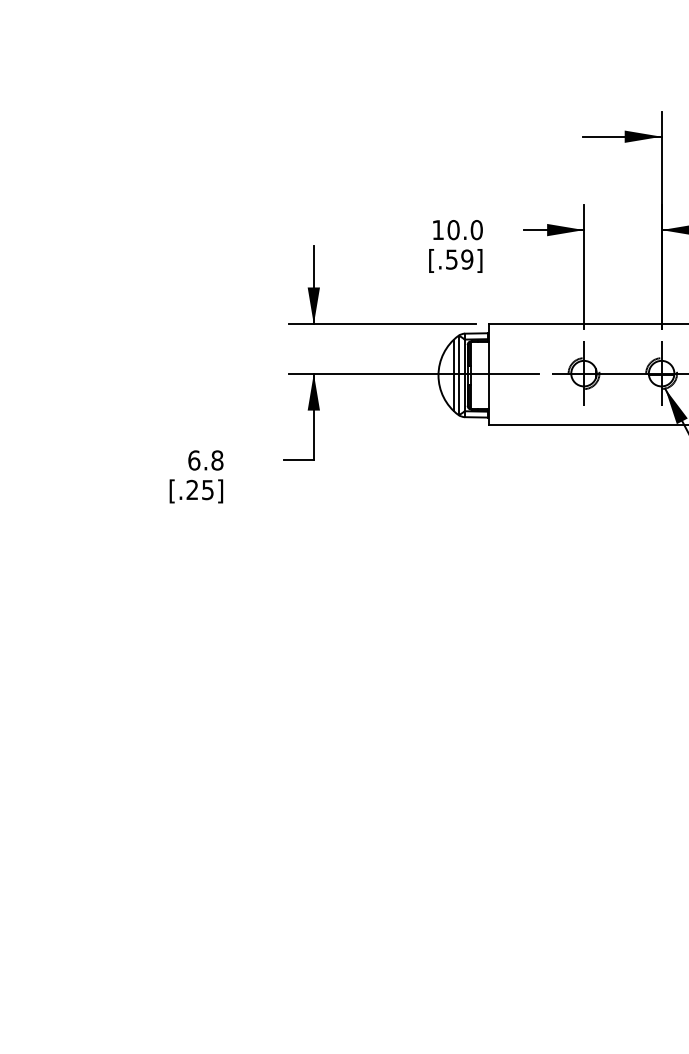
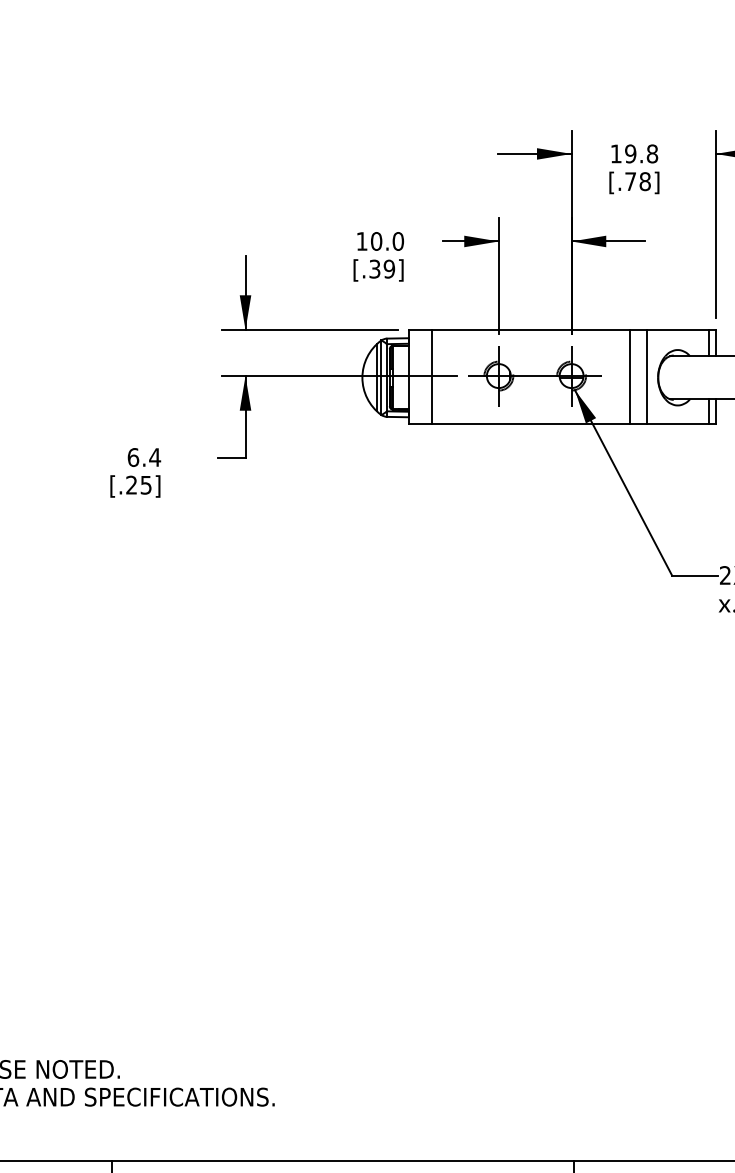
text: (452, 258) -> (375, 268), [.59] -> [.39]
line: (513, 374) -> (432, 376), added
text: (217, 460) -> (155, 457), 6.8 -> 6.4

